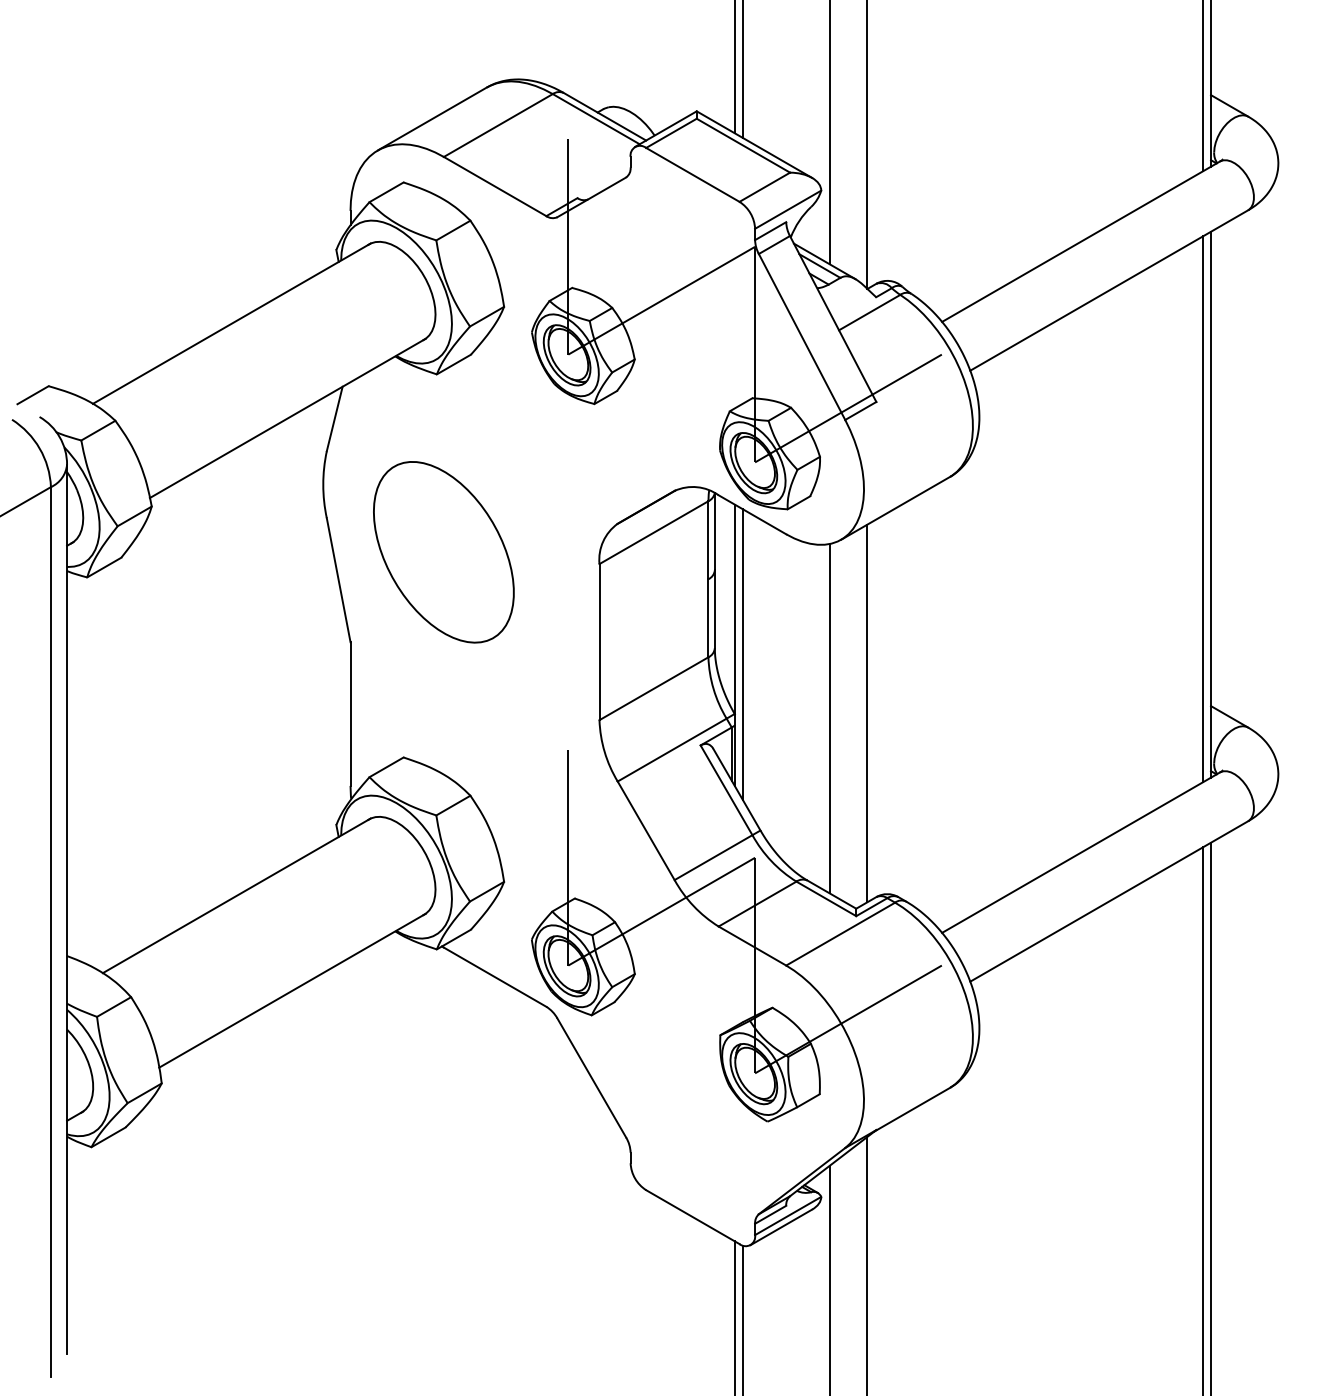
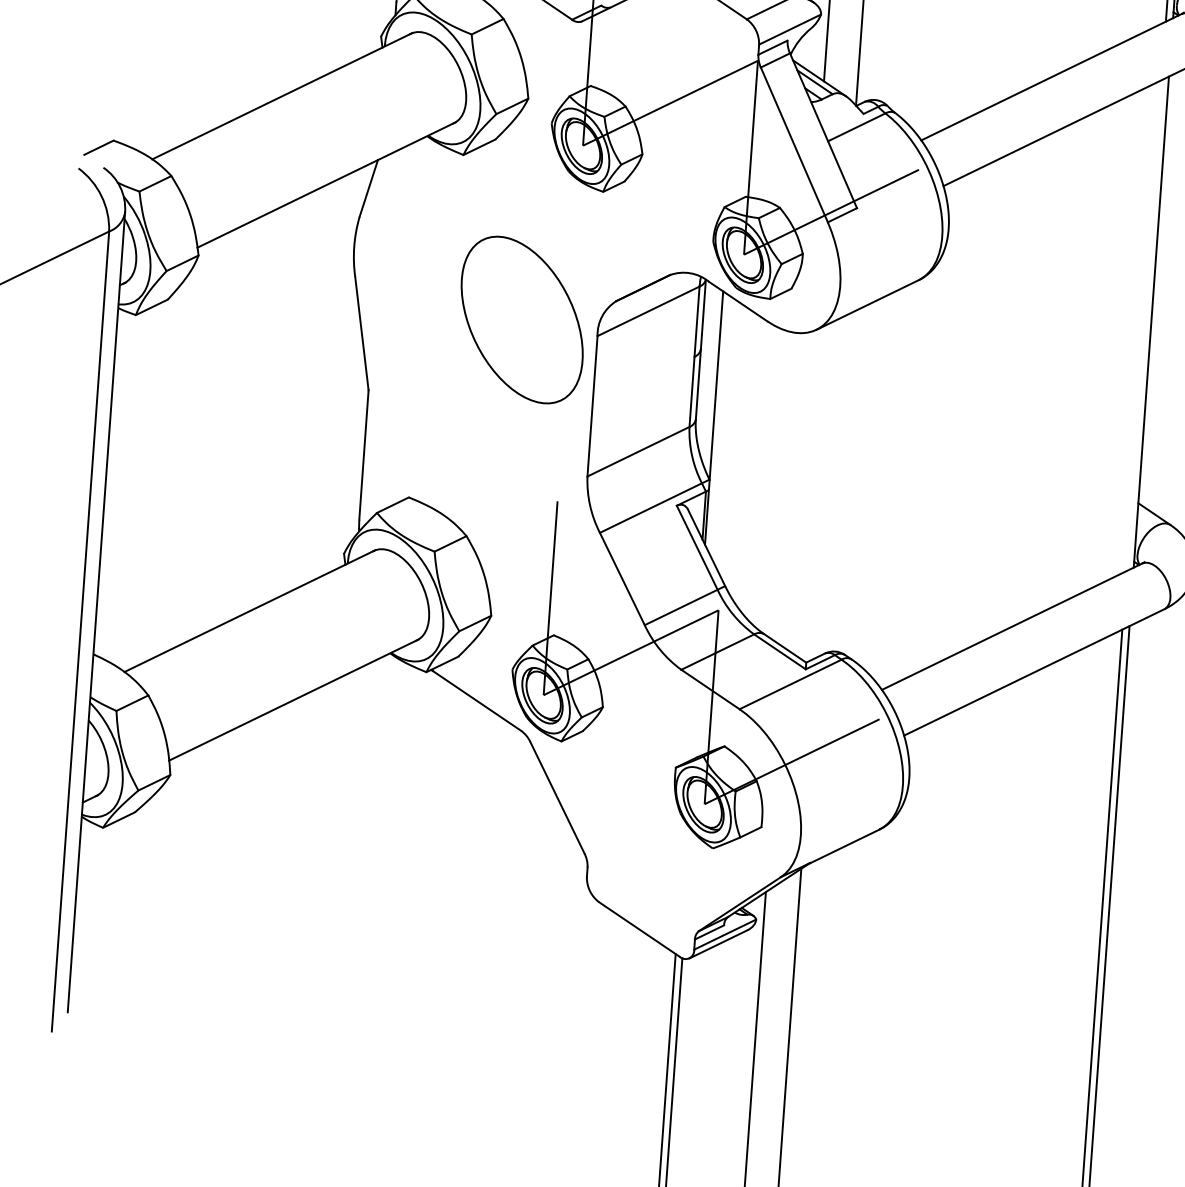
line: (1203, 509) -> (1144, 325), removed
part: (443, 552) -> (521, 320), moved
line: (742, 654) -> (720, 426), removed
line: (867, 713) -> (828, 487), removed
line: (829, 718) -> (794, 489), removed

